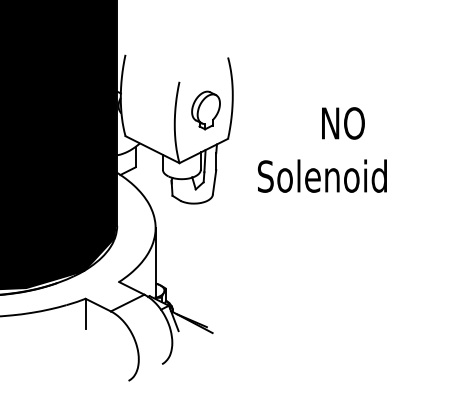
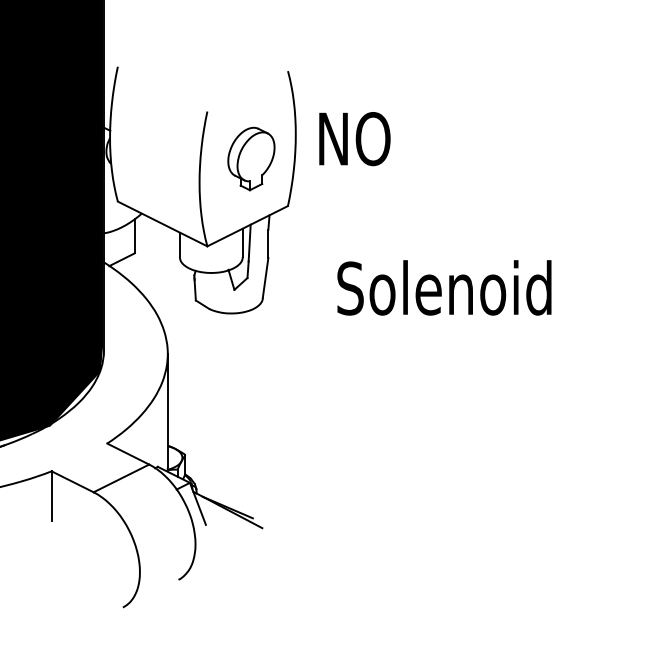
text: (343, 123) -> (355, 139), moved
text: (321, 175) -> (442, 286), moved

